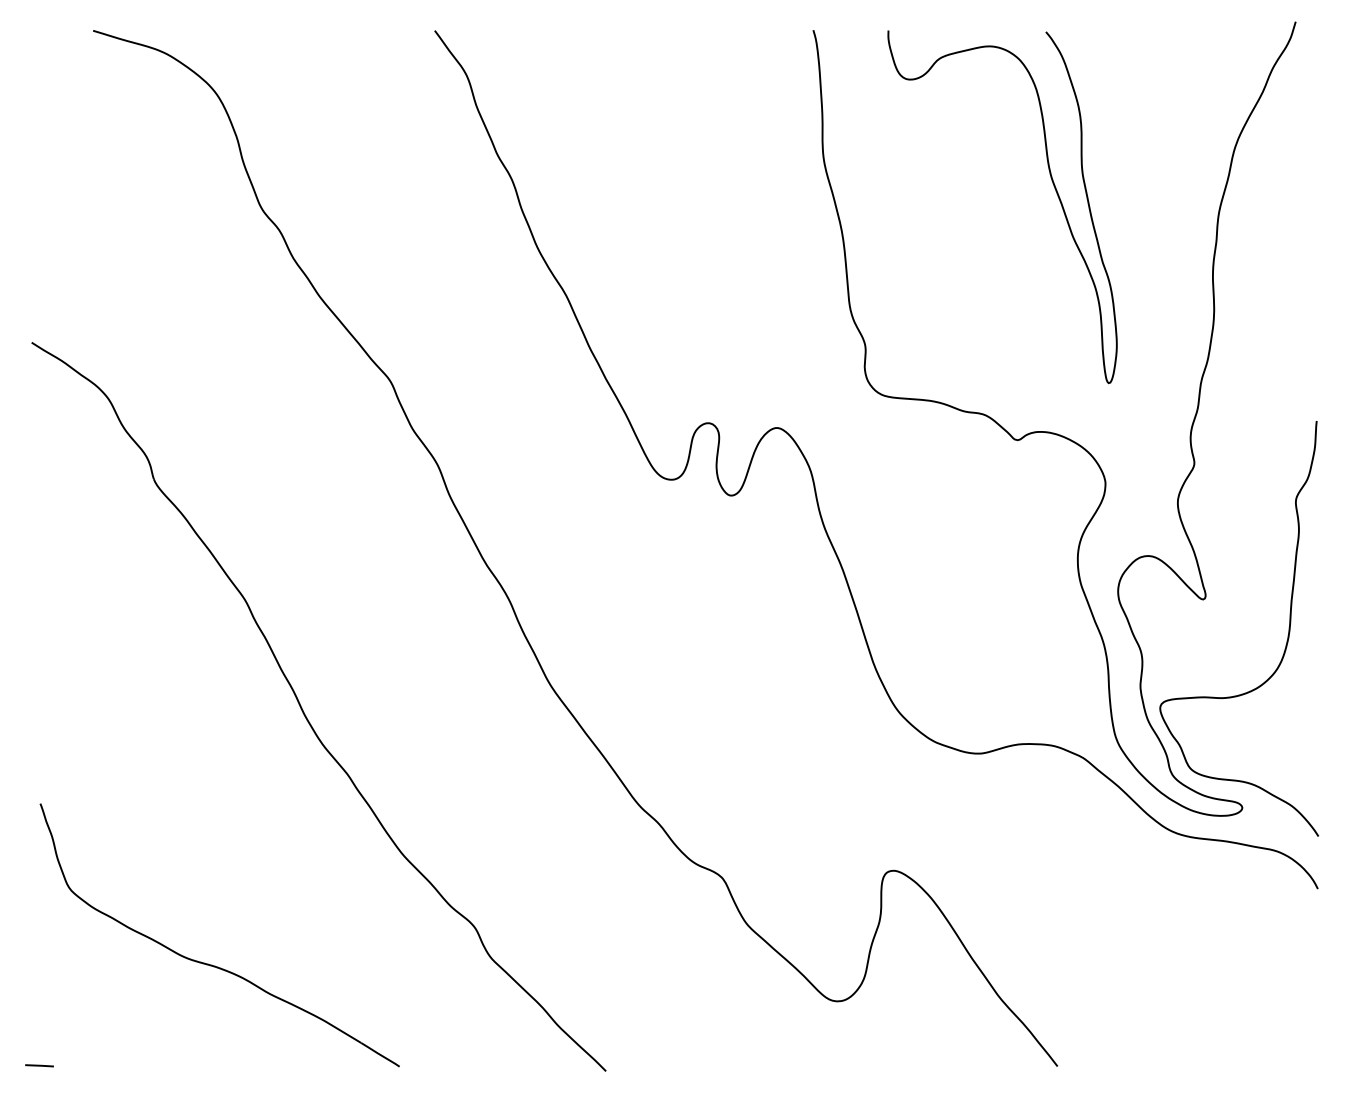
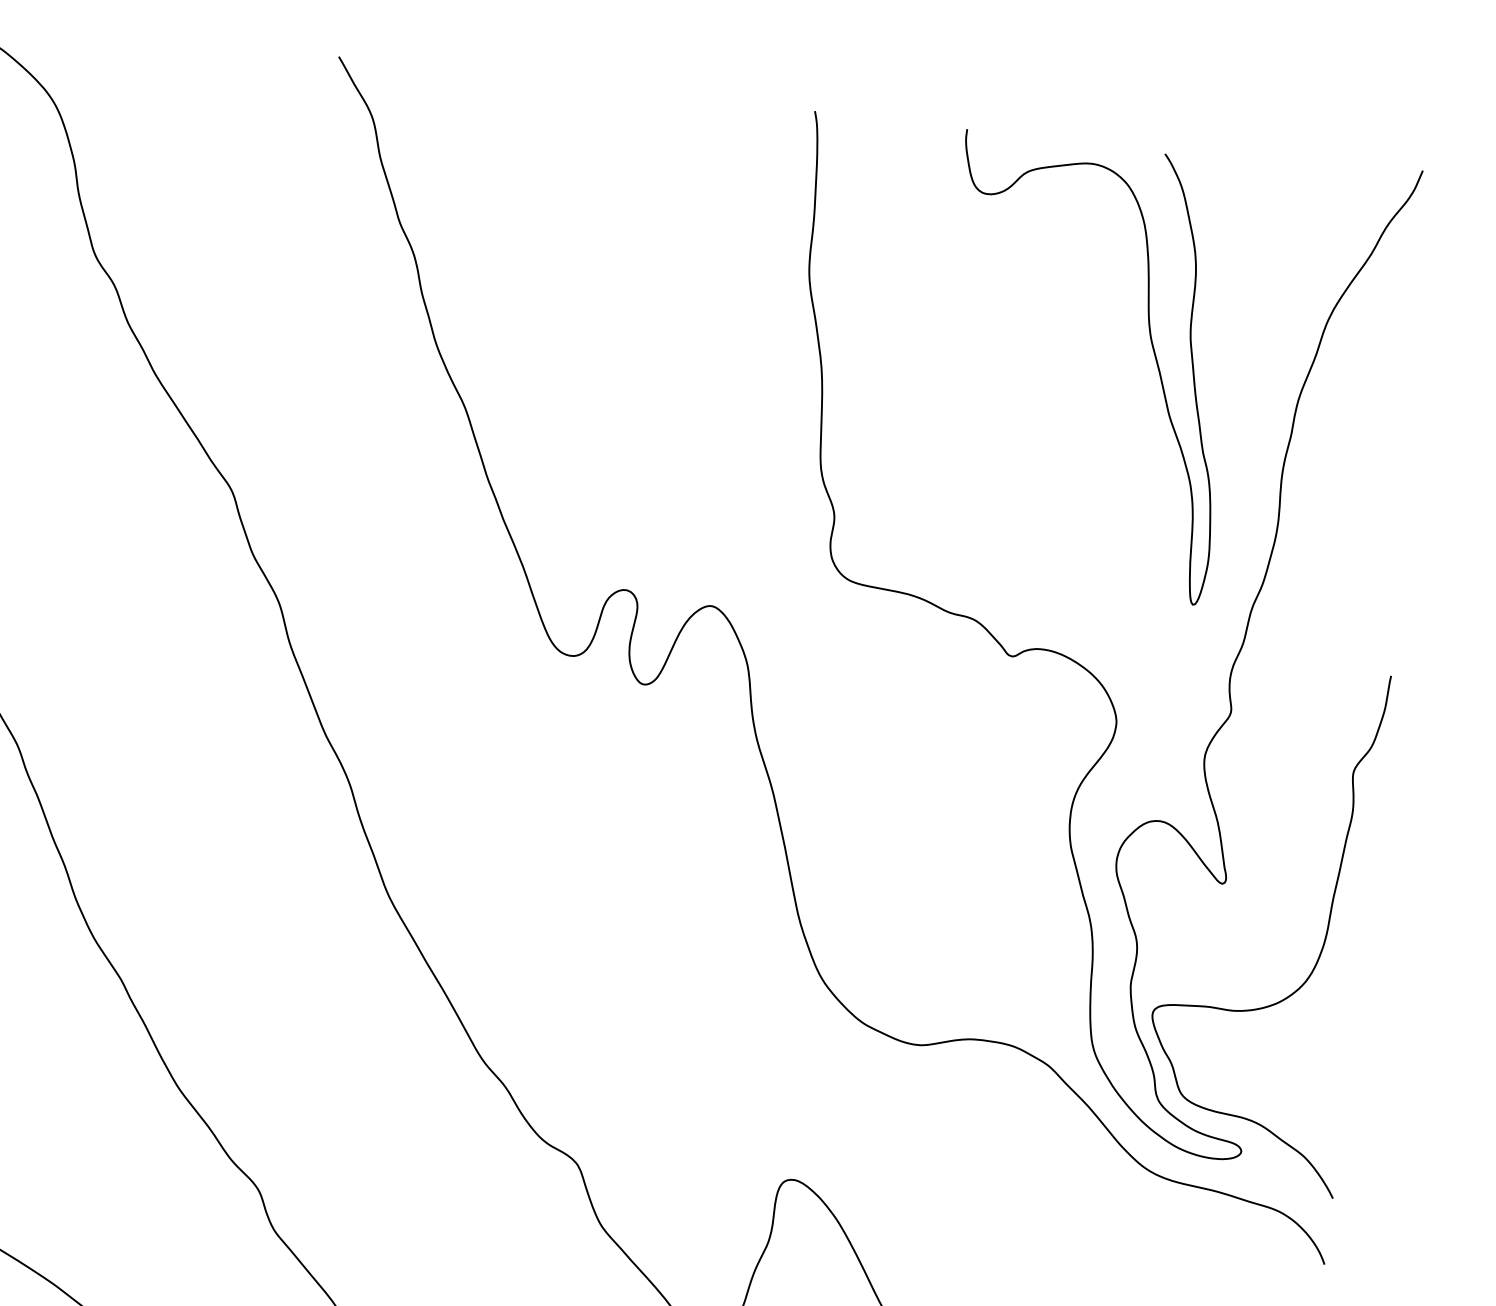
curve: (1053, 186) -> (1152, 349), moved

